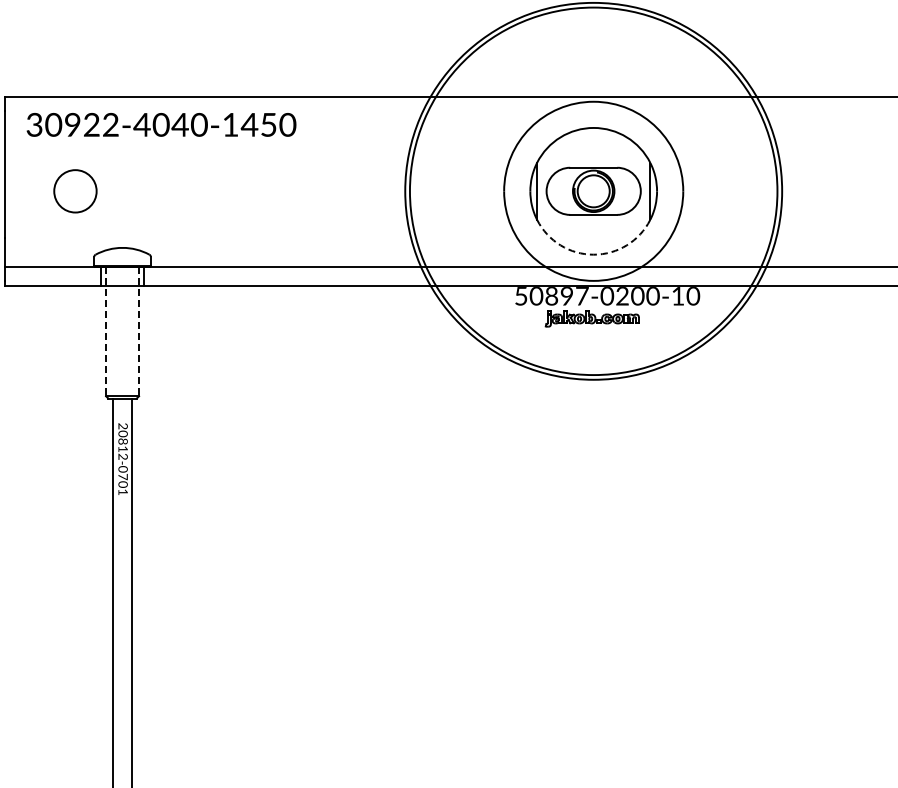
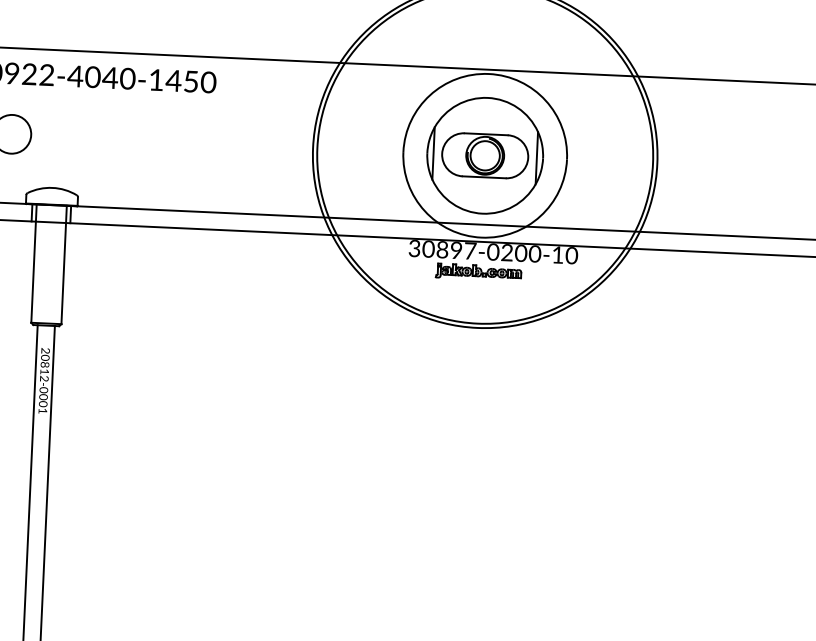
arc: (593, 254) -> (482, 213), dashed -> solid
text: (521, 296) -> (414, 248), 50897-0200-10 -> 30897-0200-10
line: (106, 331) -> (34, 263), dashed -> solid
line: (139, 331) -> (64, 264), dashed -> solid
text: (122, 476) -> (42, 396), 20812-0701 -> 20812-0001

